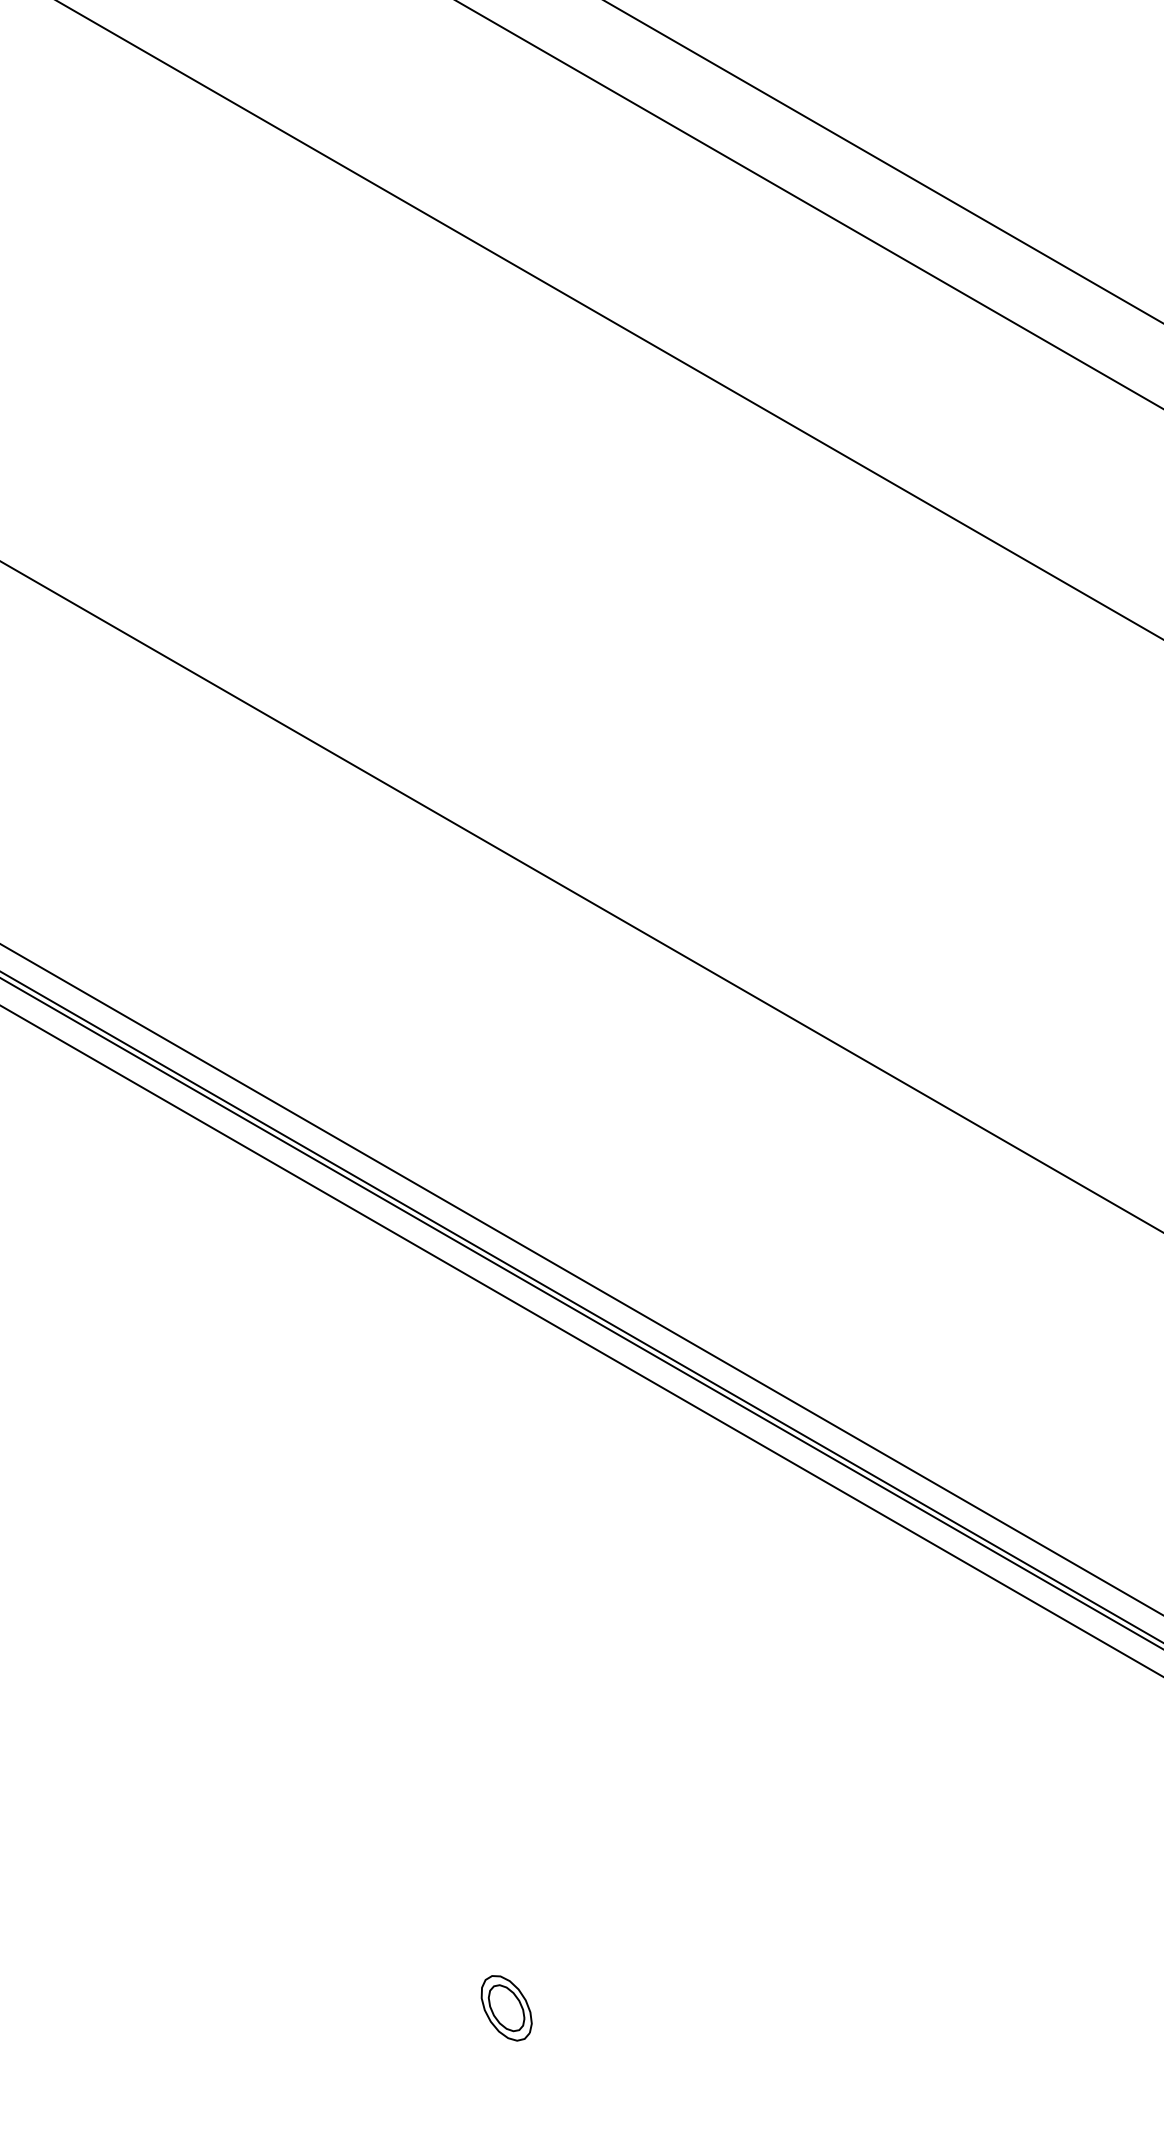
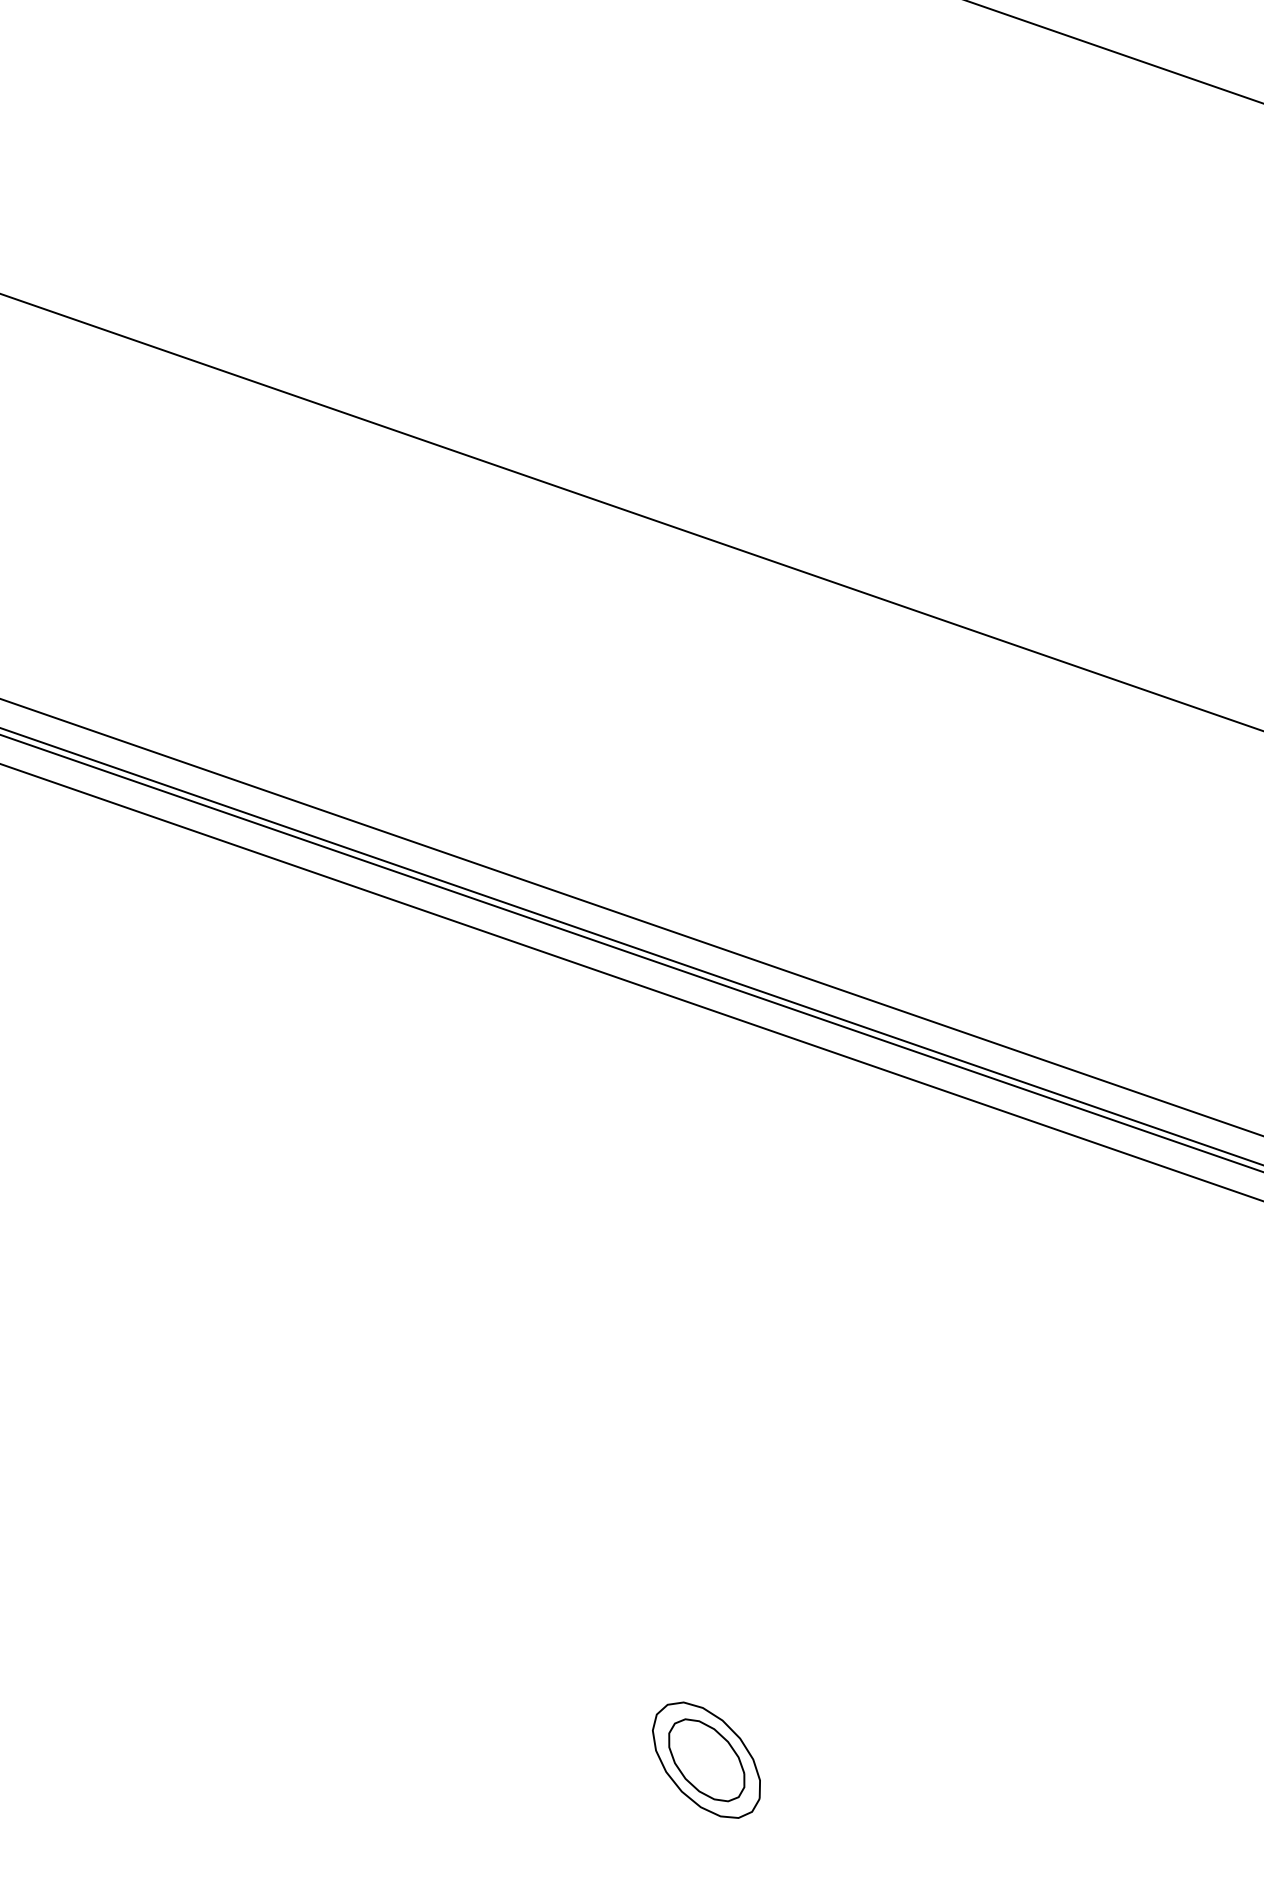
part: (506, 2008) -> (707, 1760), size x1.67

